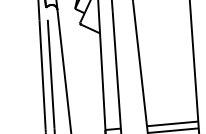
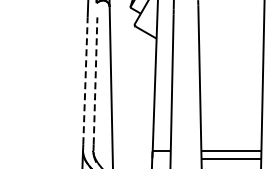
line: (51, 73) -> (95, 80), solid -> dashed
line: (42, 74) -> (85, 80), solid -> dashed

